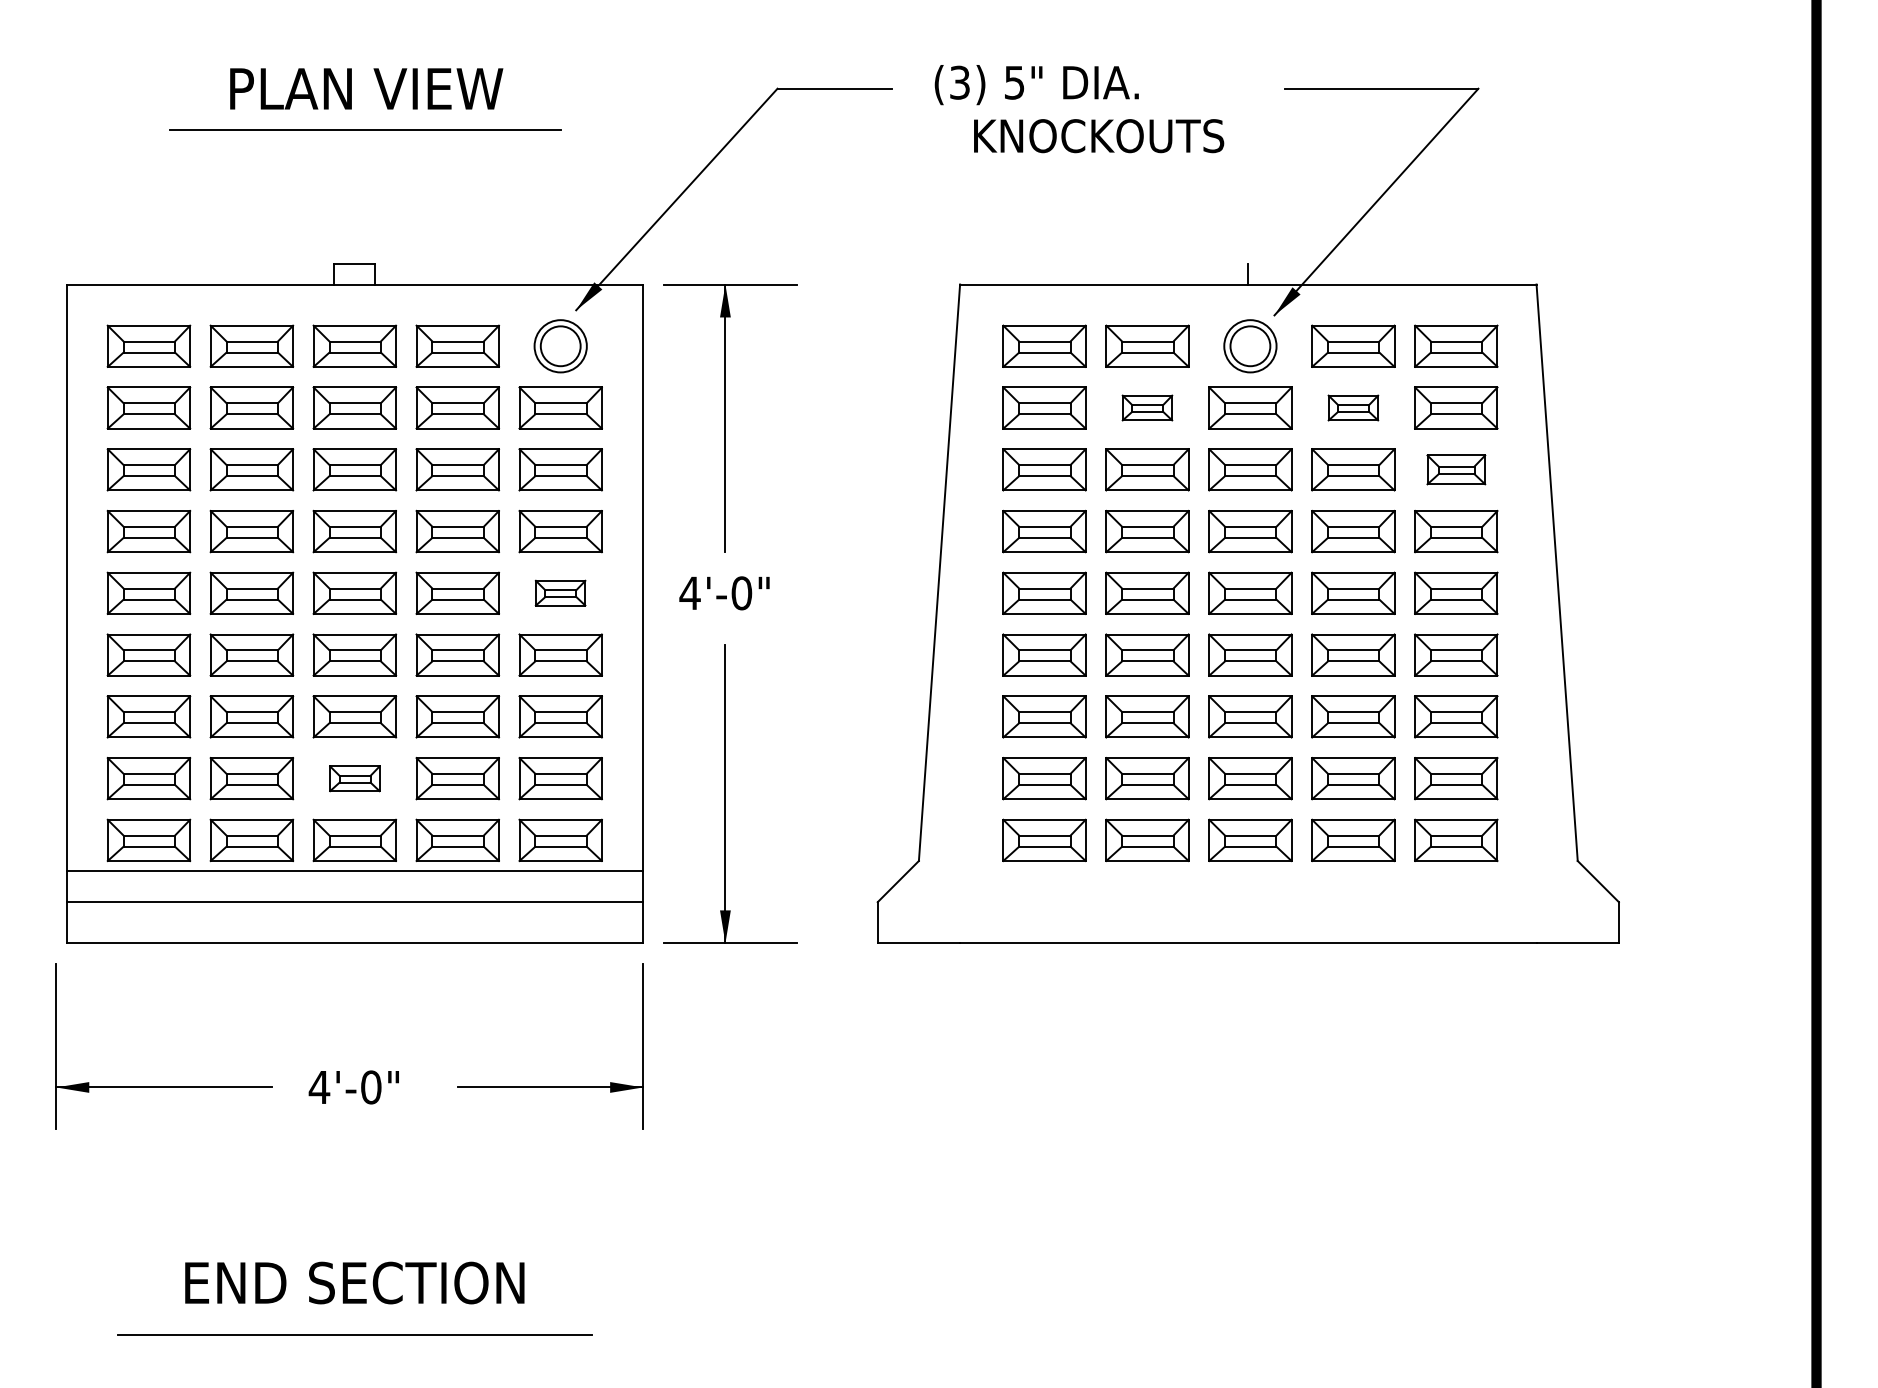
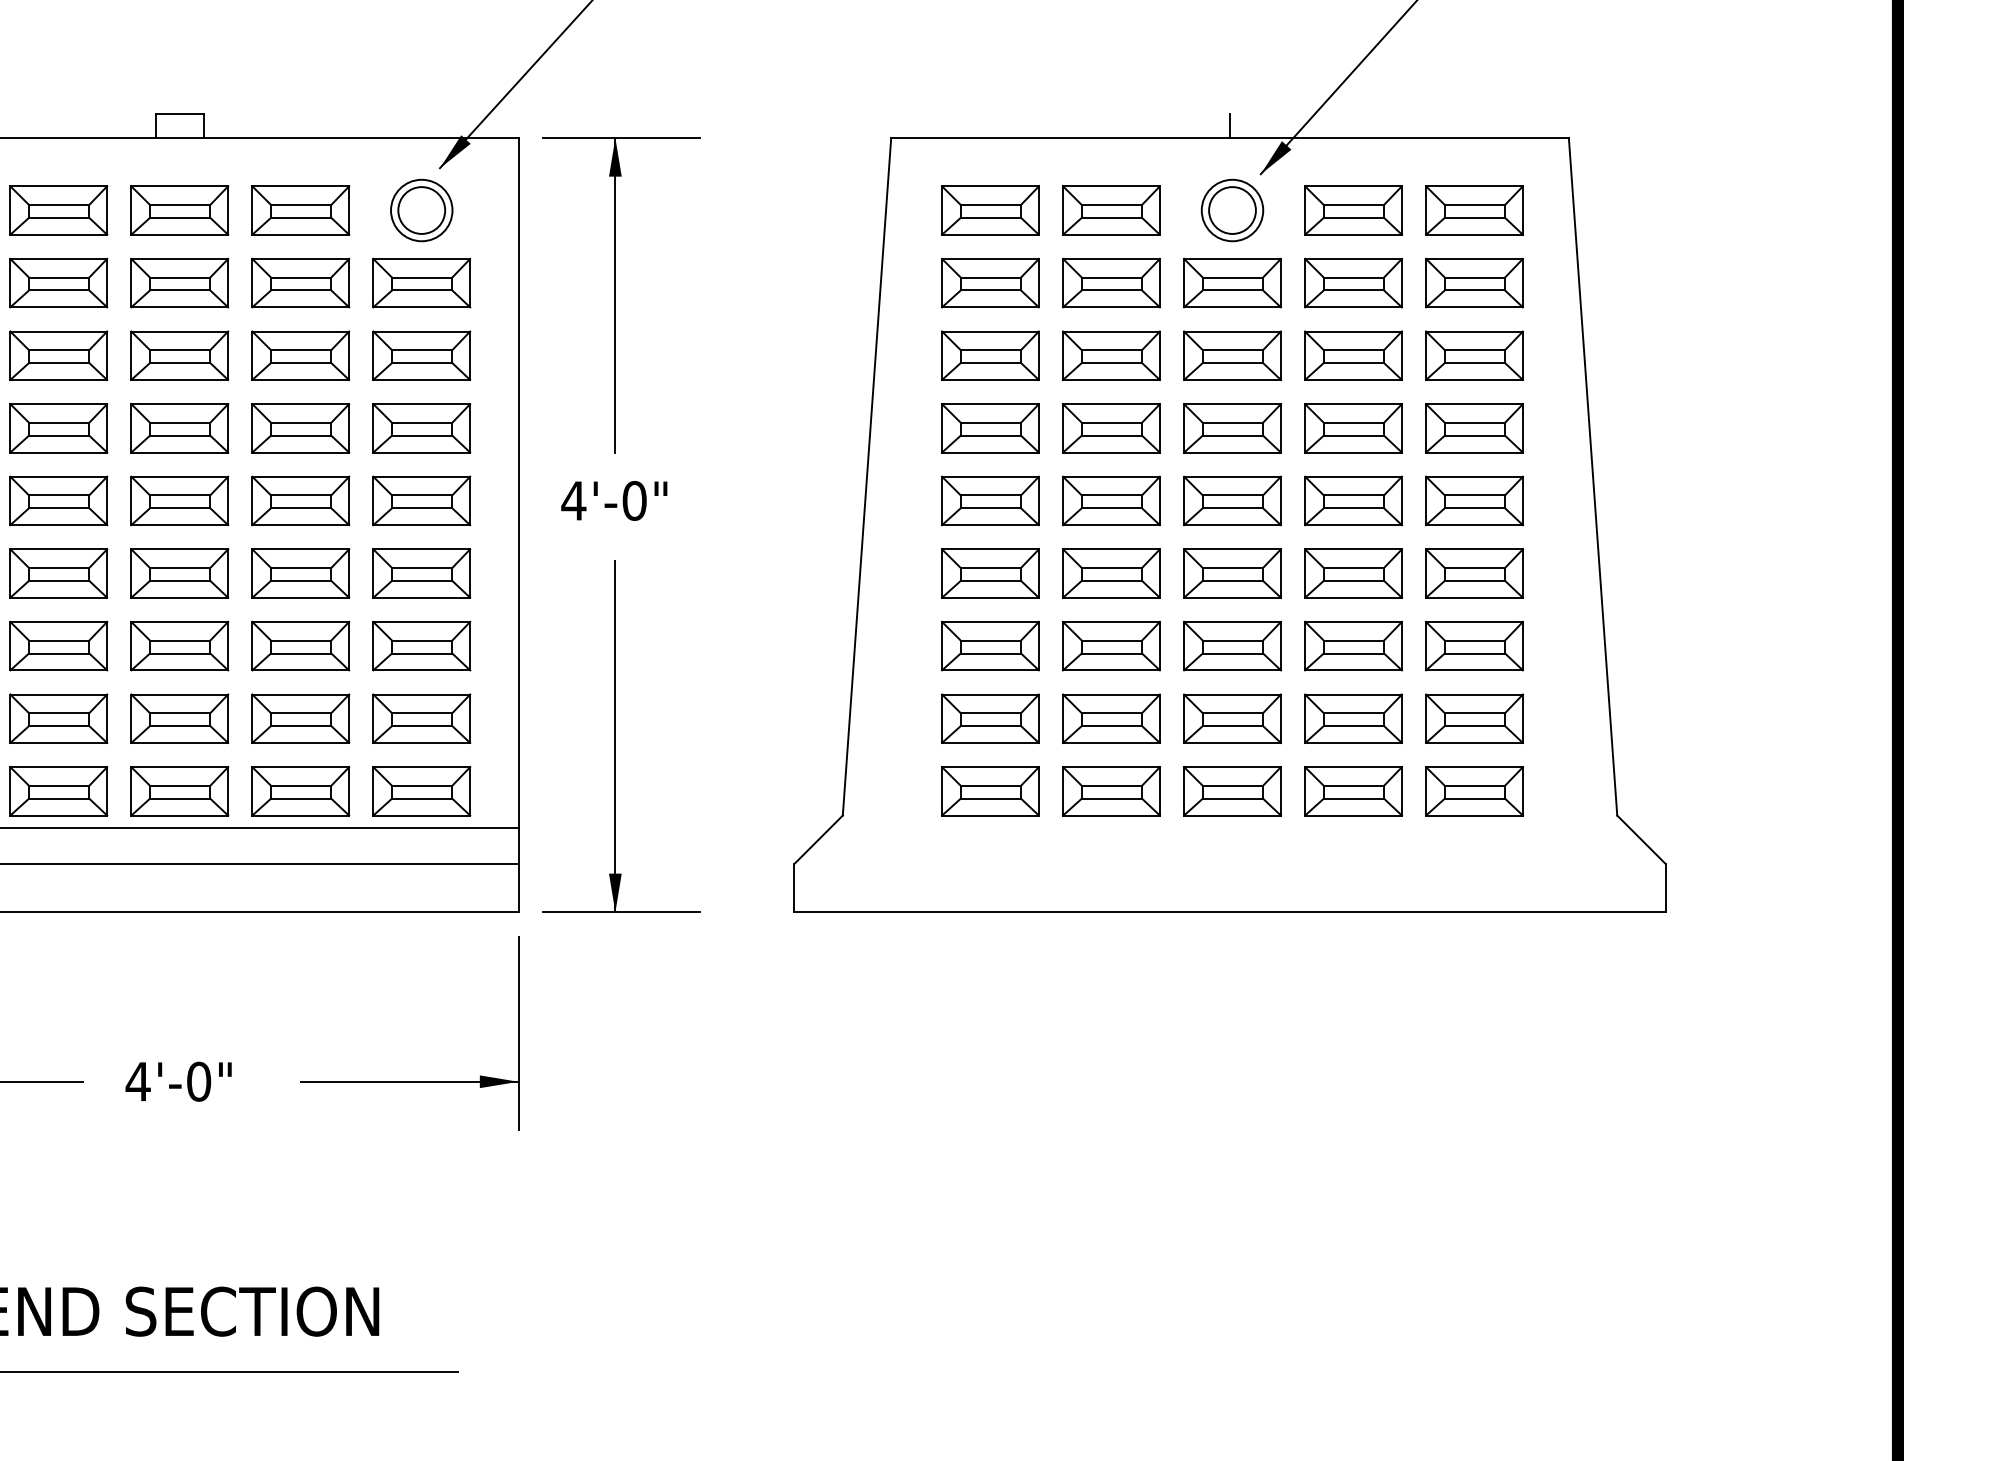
part: (1147, 407) -> (1111, 282), size x1.67
part: (1353, 407) -> (1353, 282), size x1.67
part: (1456, 469) -> (1474, 355), size x1.43
part: (560, 592) -> (421, 499), size x1.67
part: (354, 778) -> (179, 718), size x1.67

